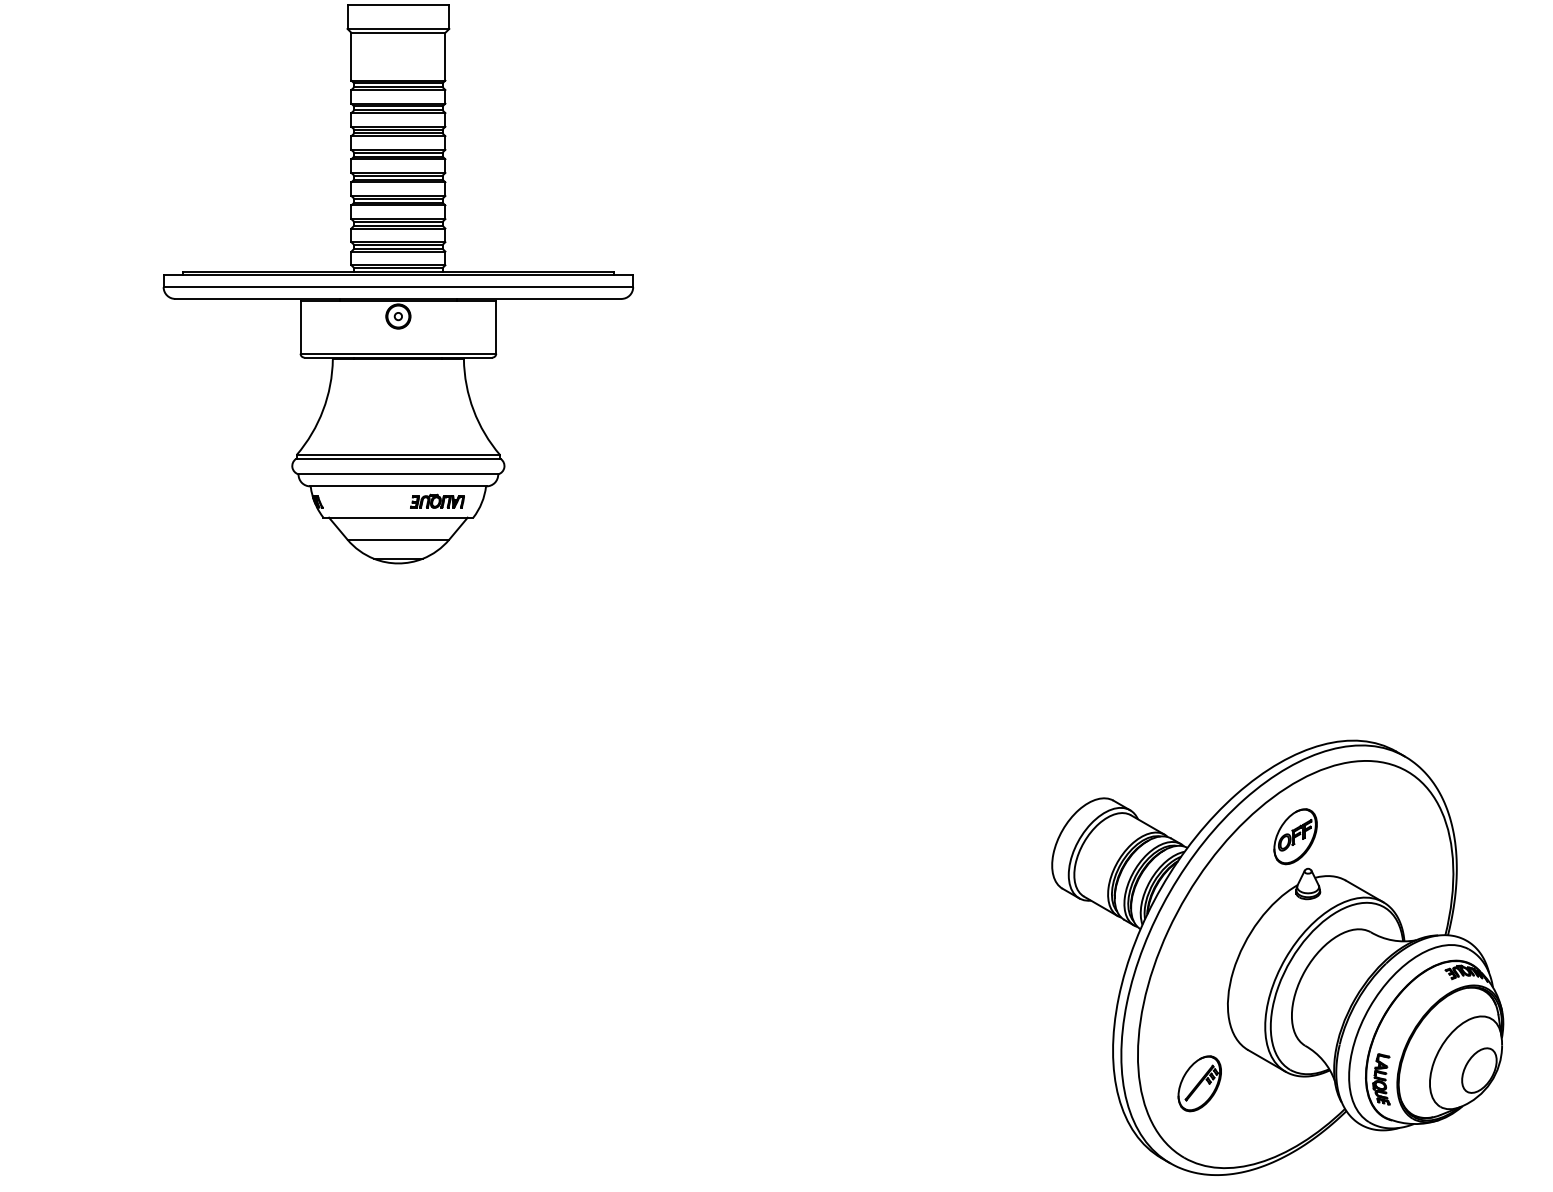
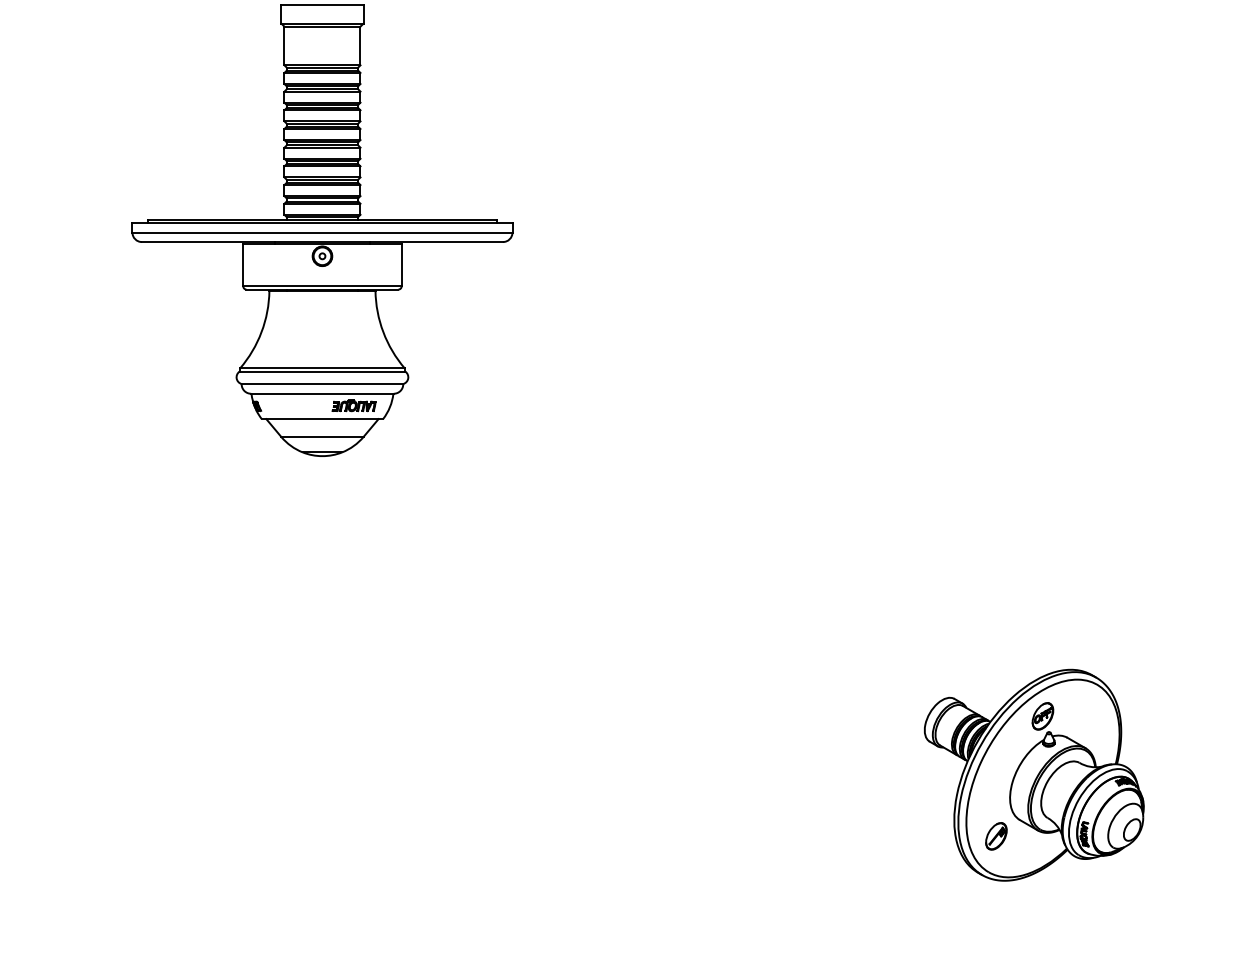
part: (1277, 957) -> (1034, 775), size x0.6

